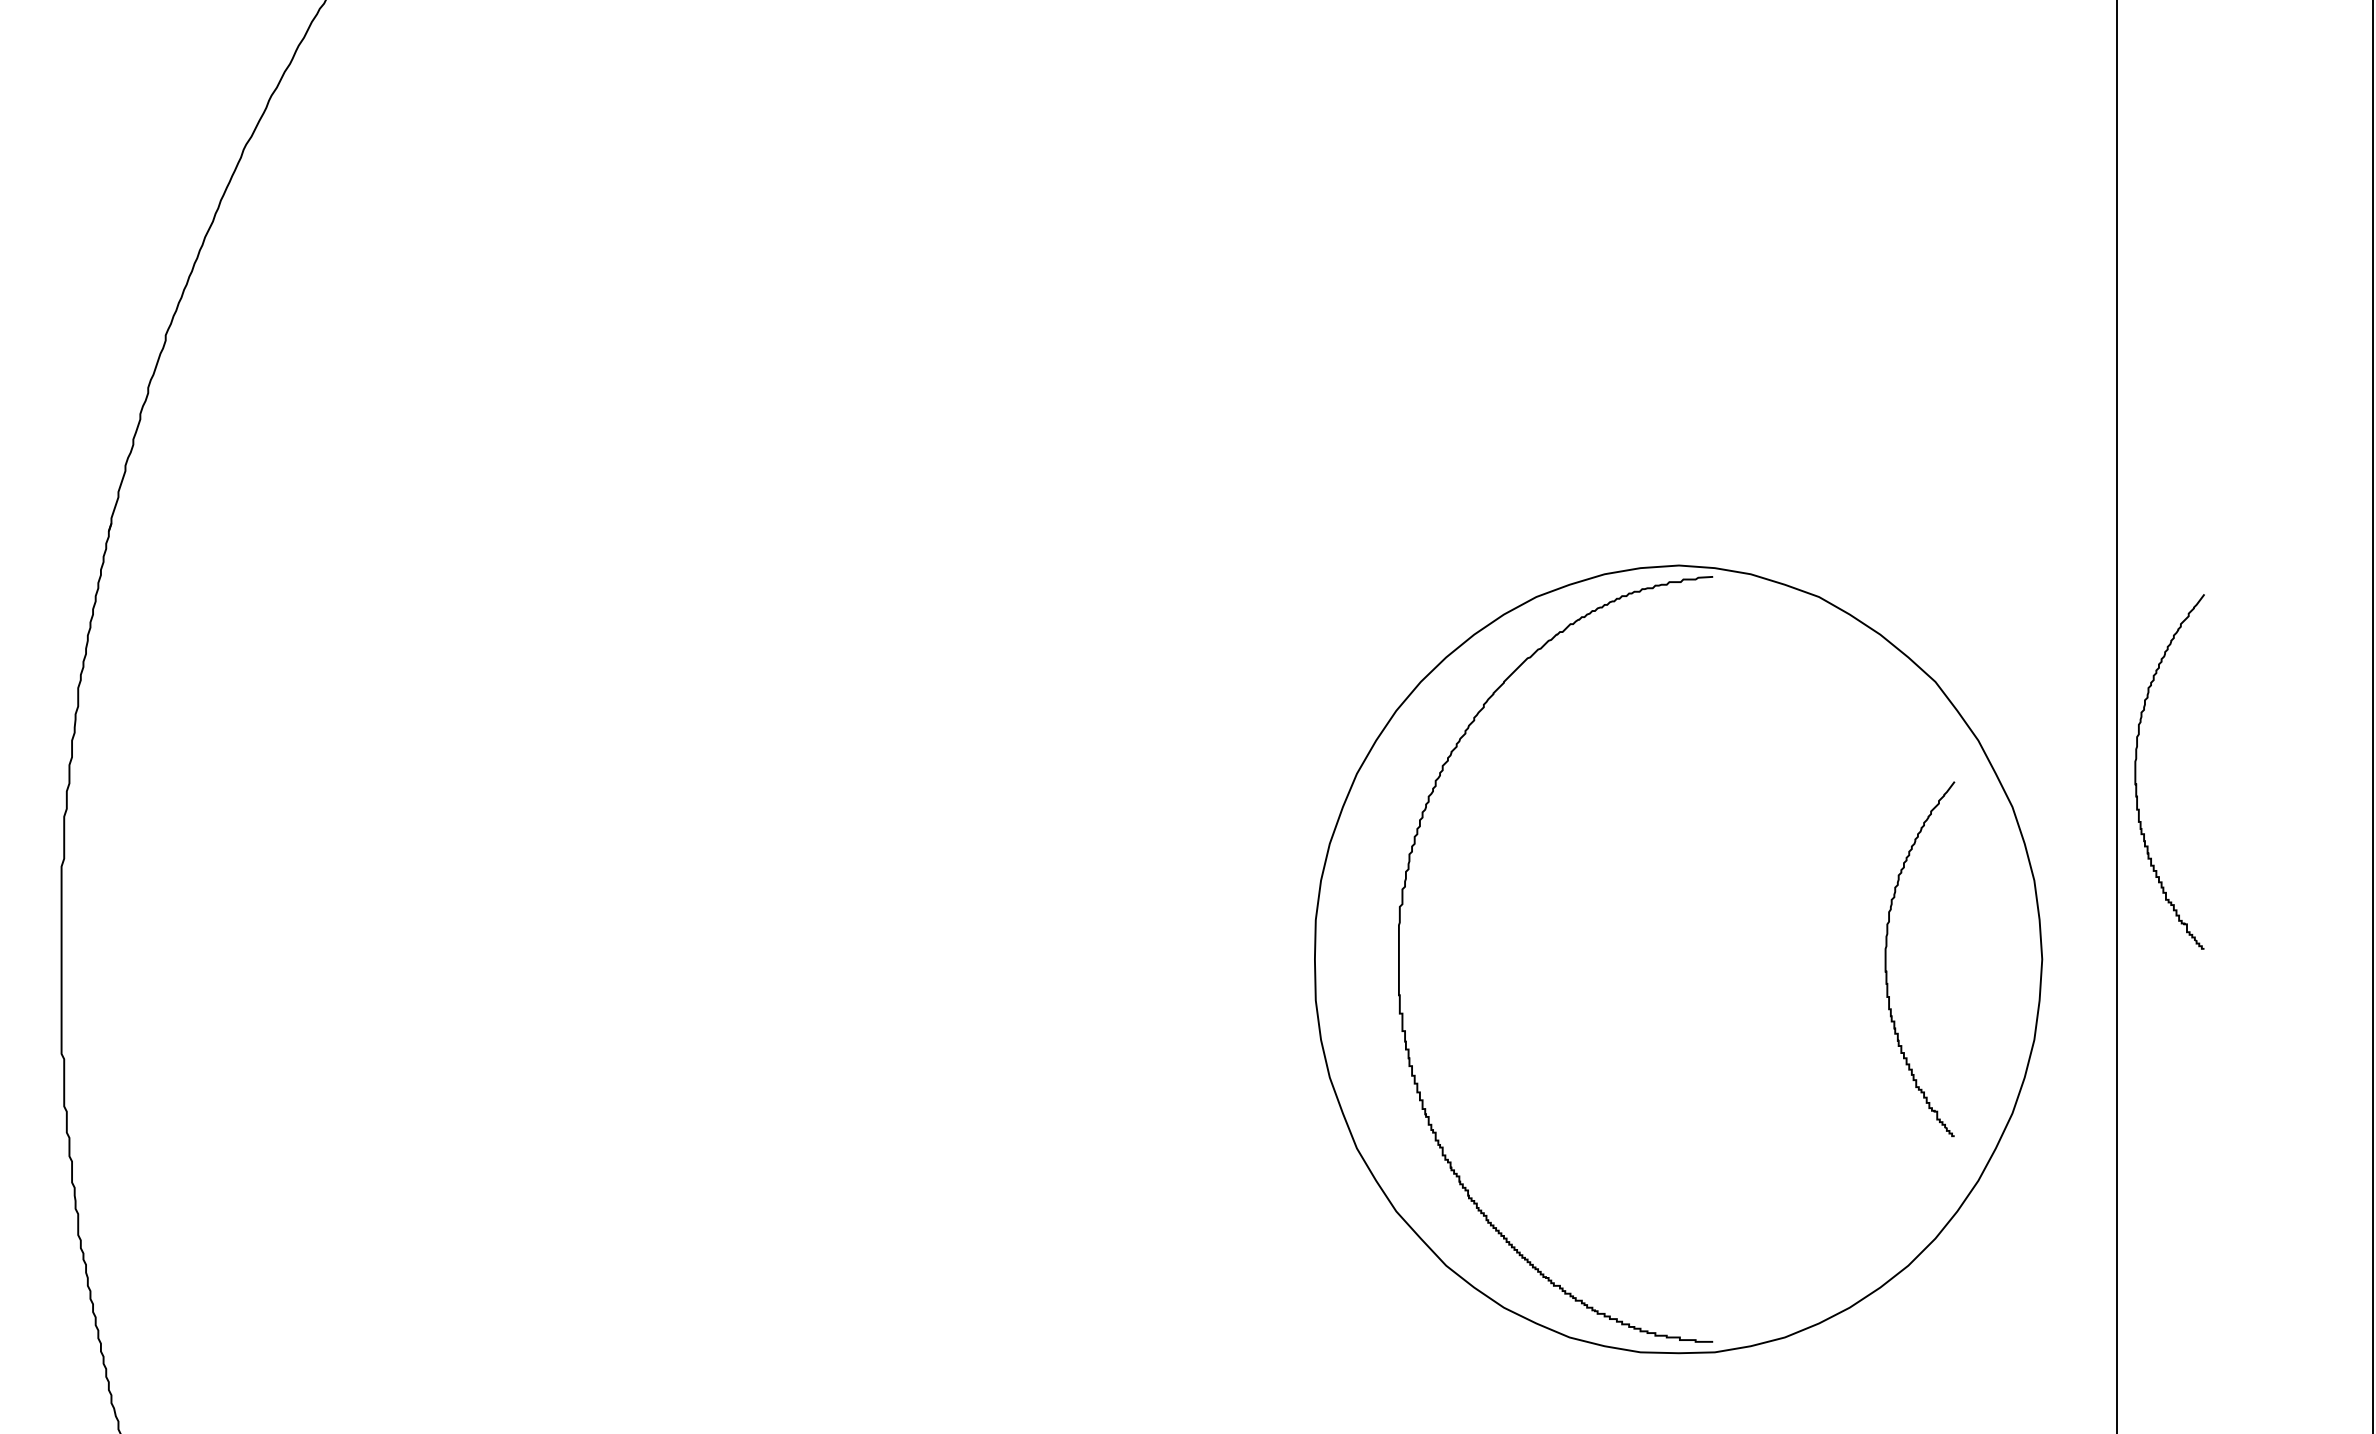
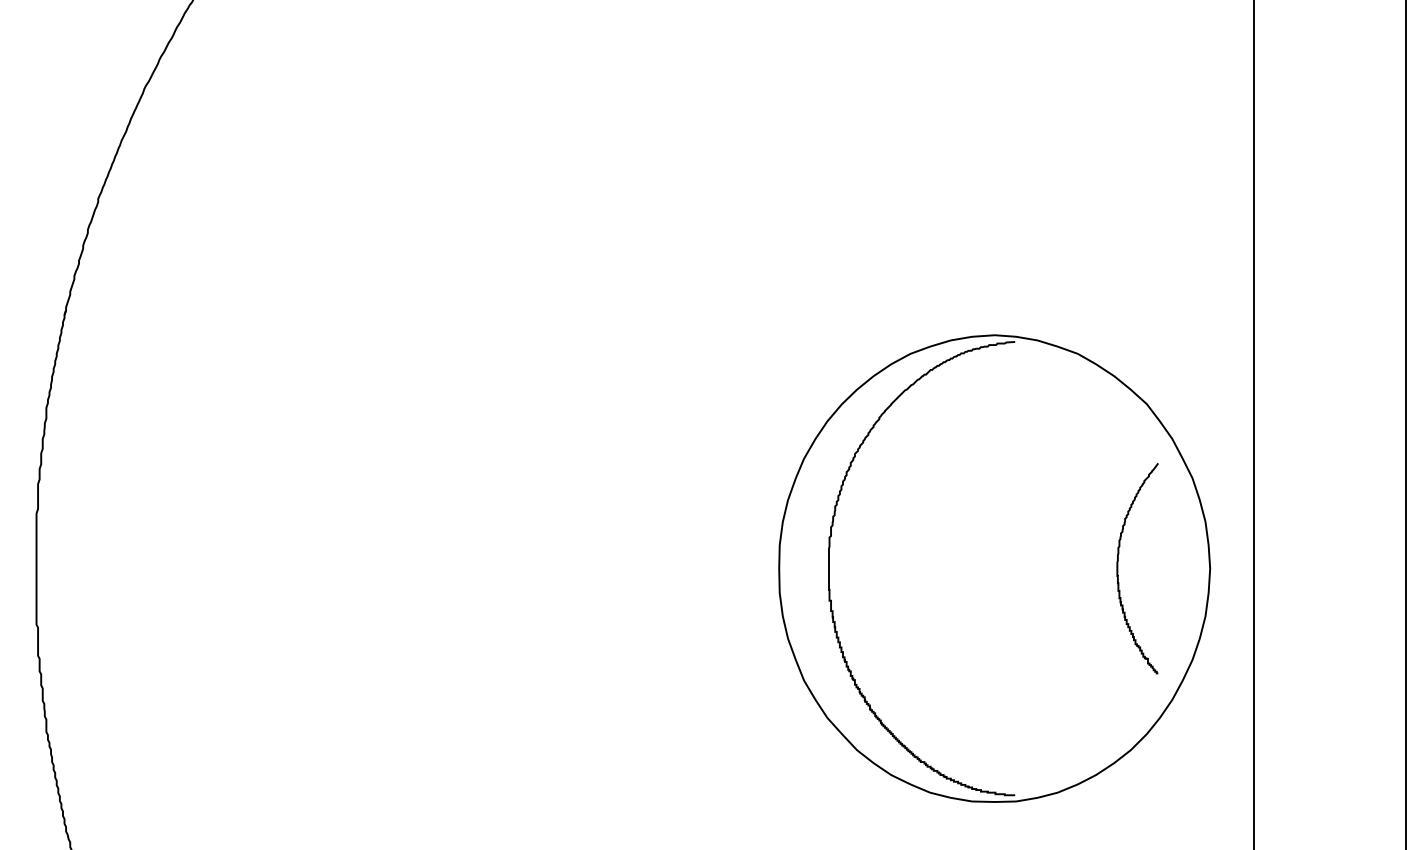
curve: (2137, 771) -> (1266, 457), removed

